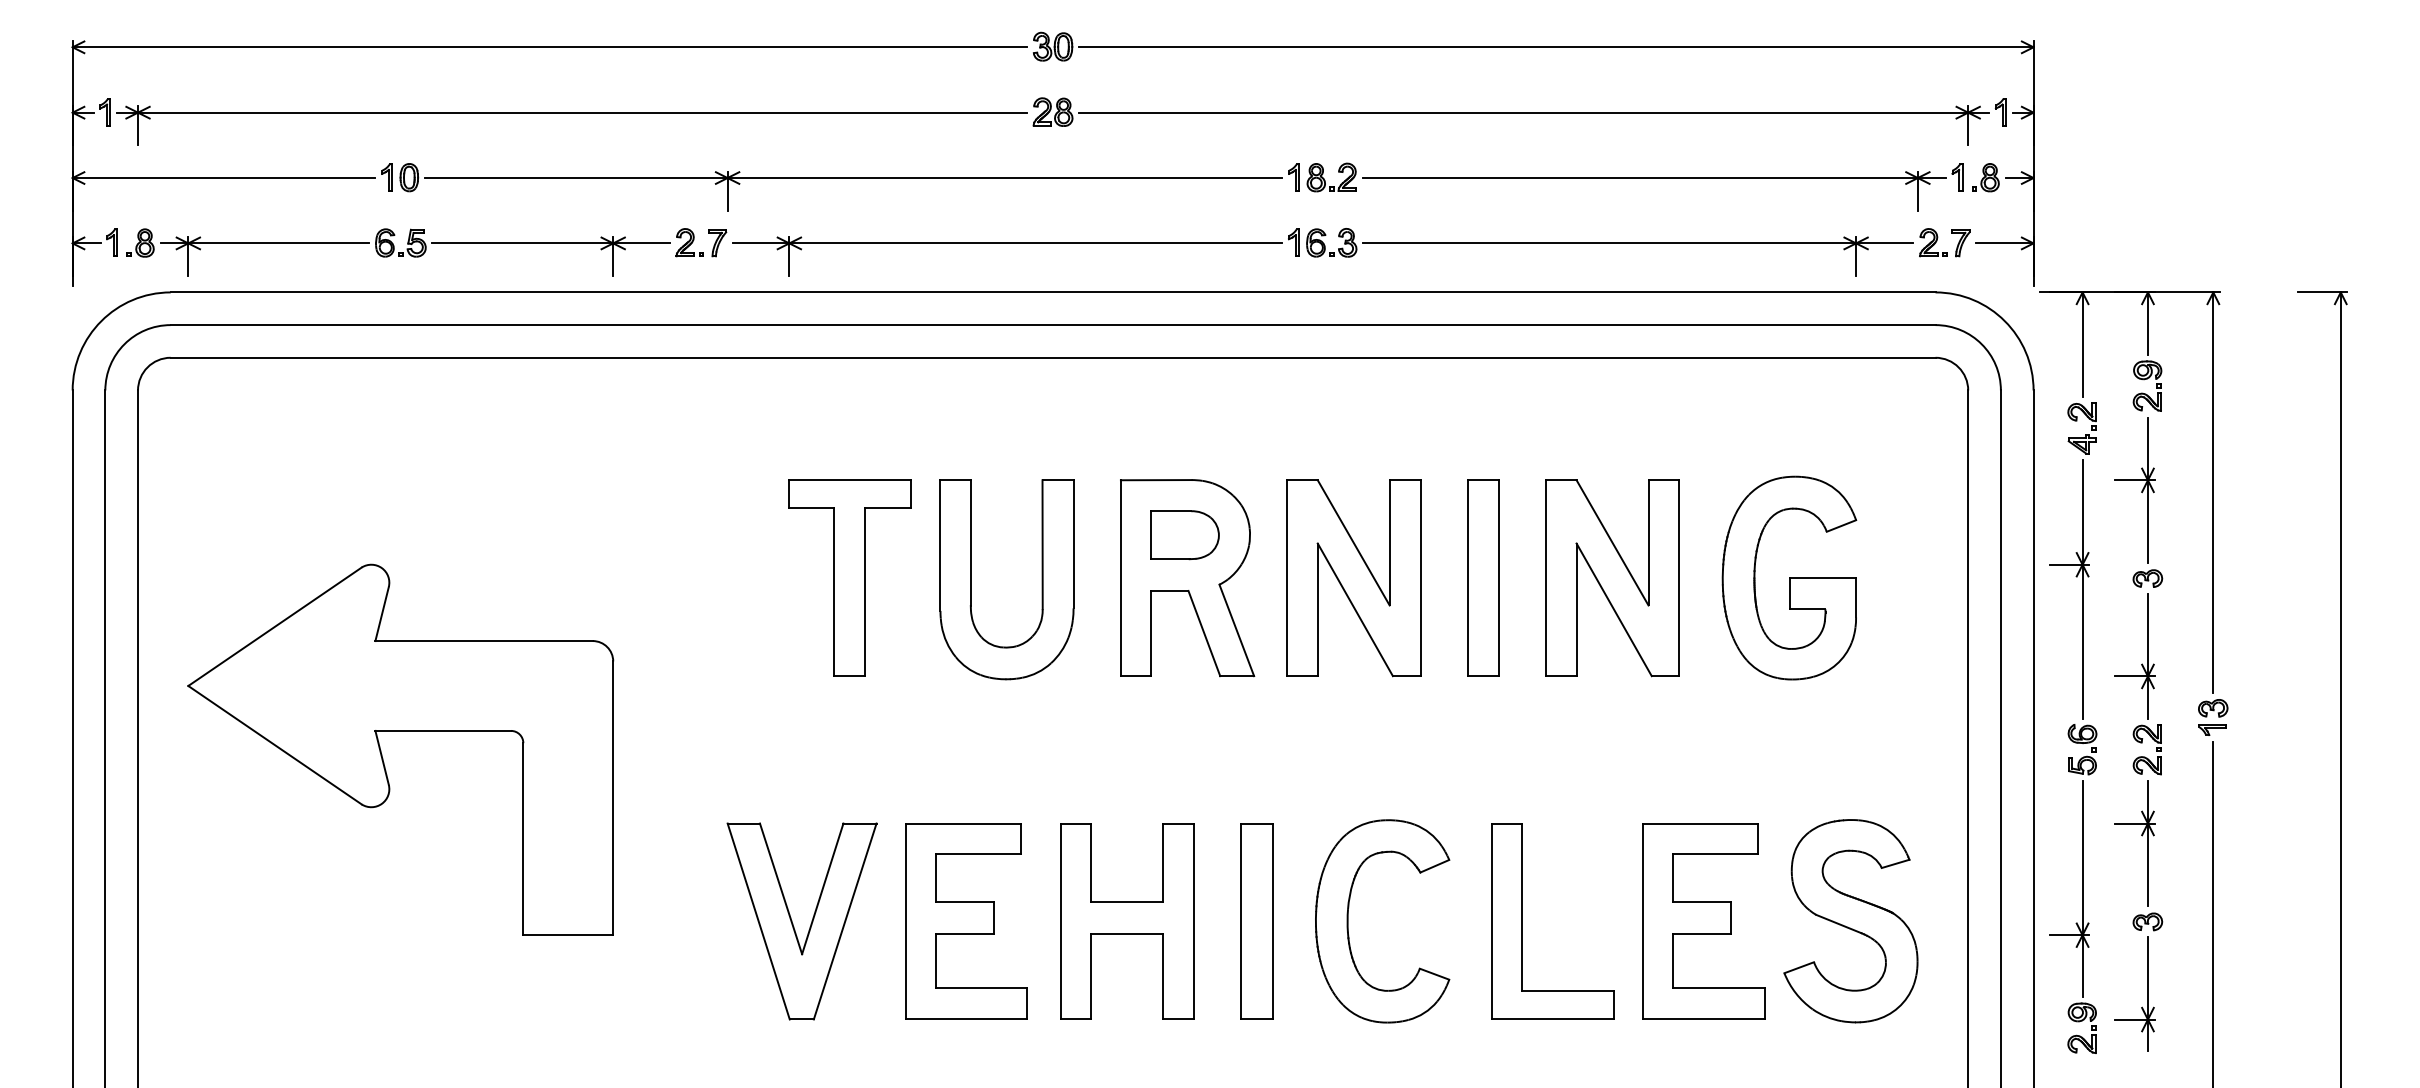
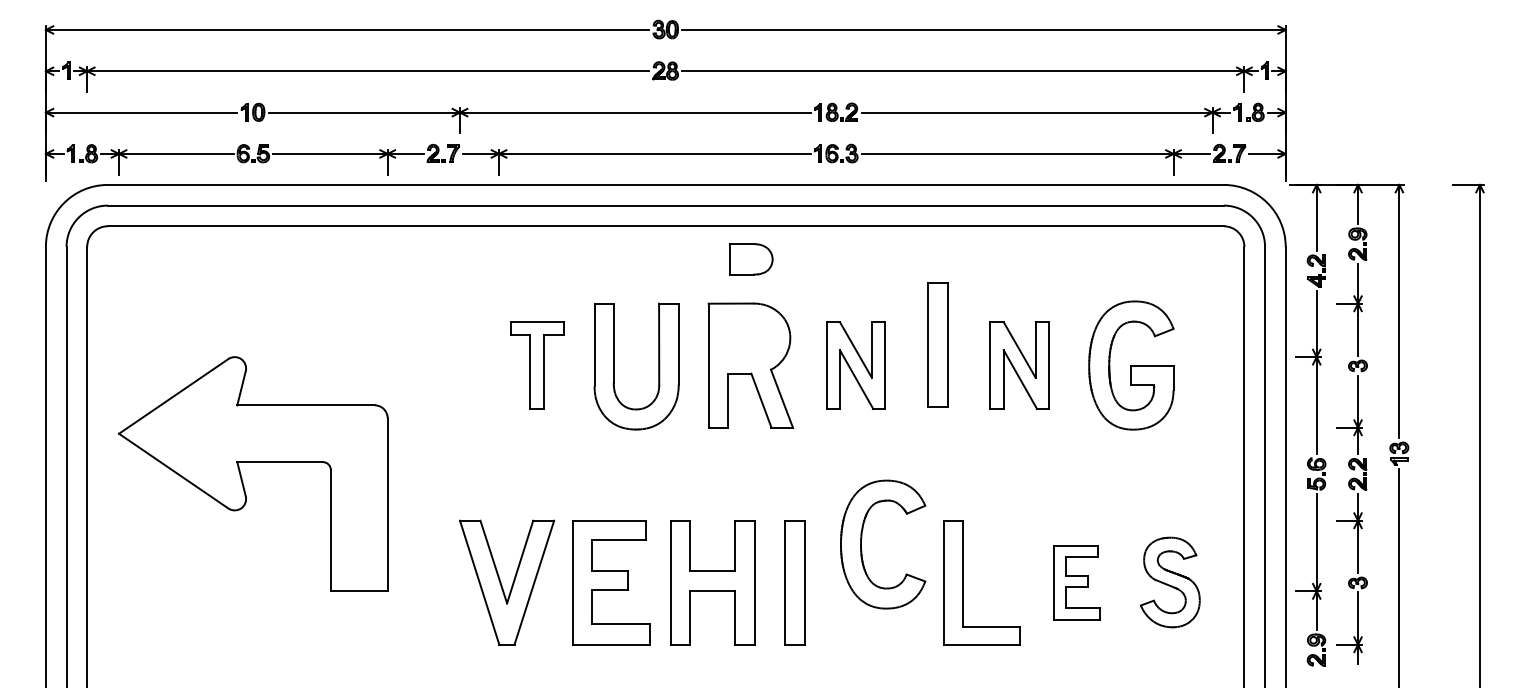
part: (1185, 535) -> (751, 259), moved
part: (850, 578) -> (537, 365), size x0.7
part: (1353, 578) -> (855, 365), size x0.7
part: (1482, 578) -> (937, 344), moved
part: (1612, 578) -> (1019, 365), size x0.7
part: (1349, 911) -> (862, 538), moved
part: (1704, 921) -> (1077, 582), size x0.6
part: (1851, 921) -> (1170, 582), size x0.7

